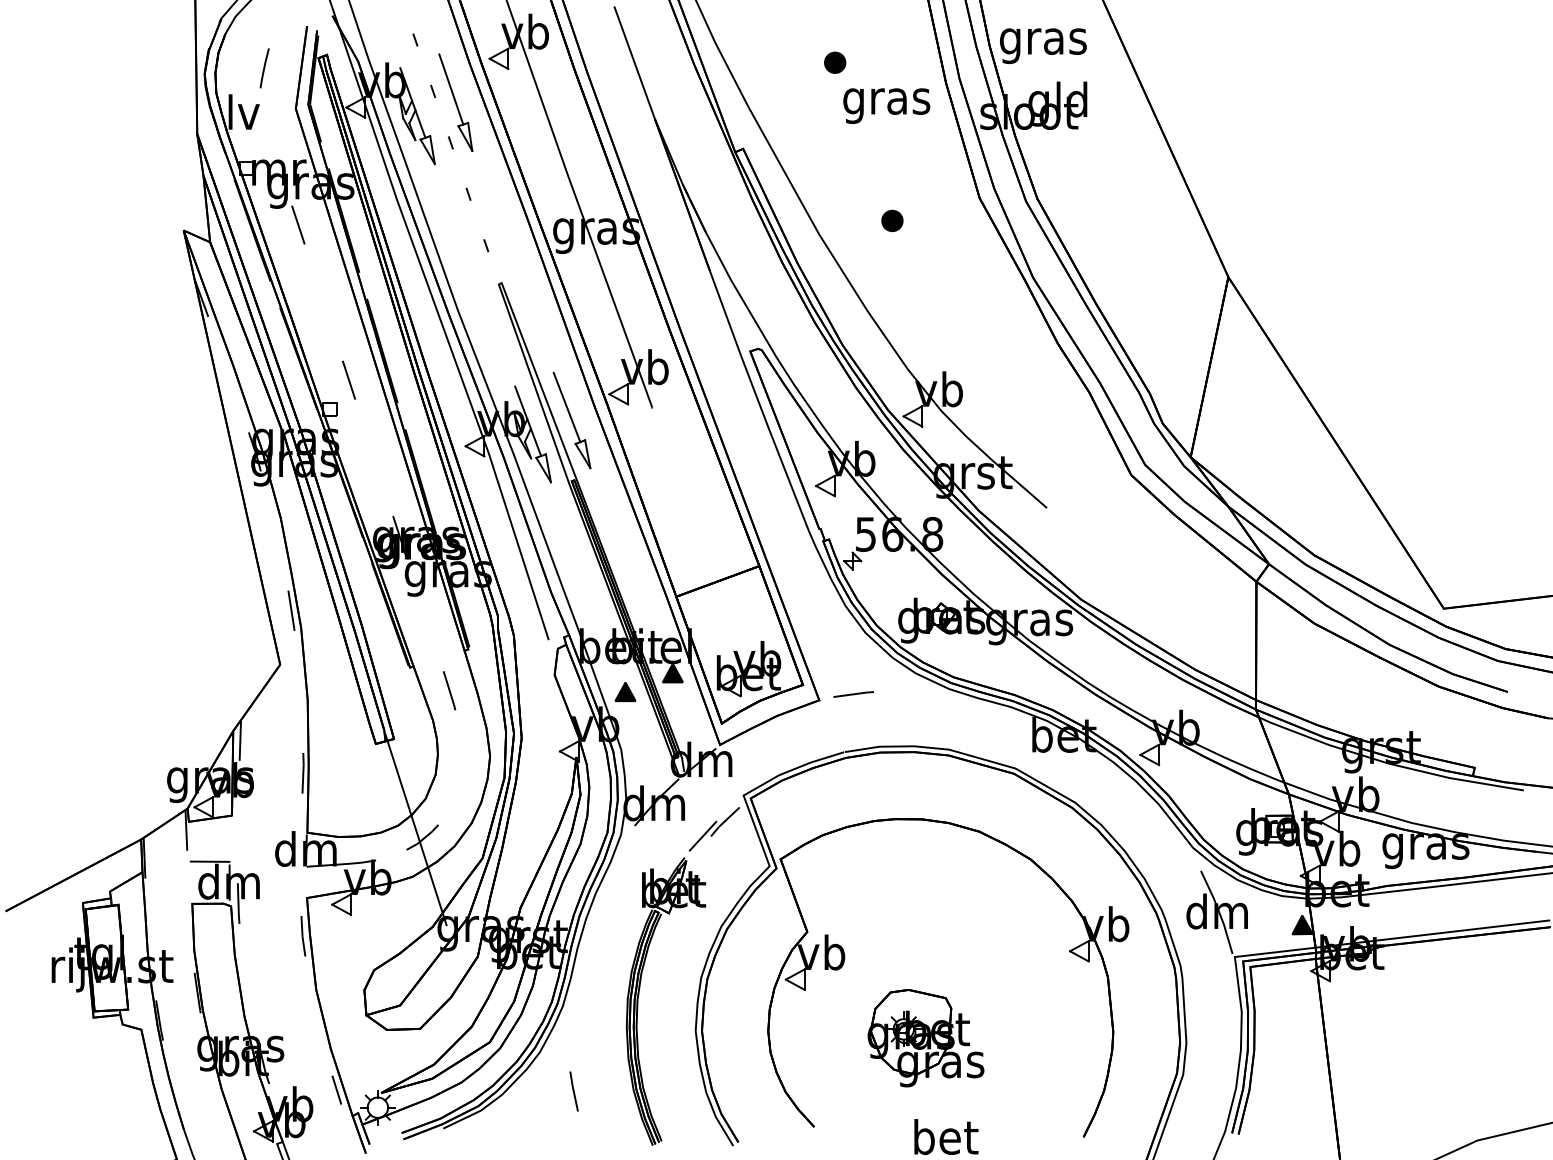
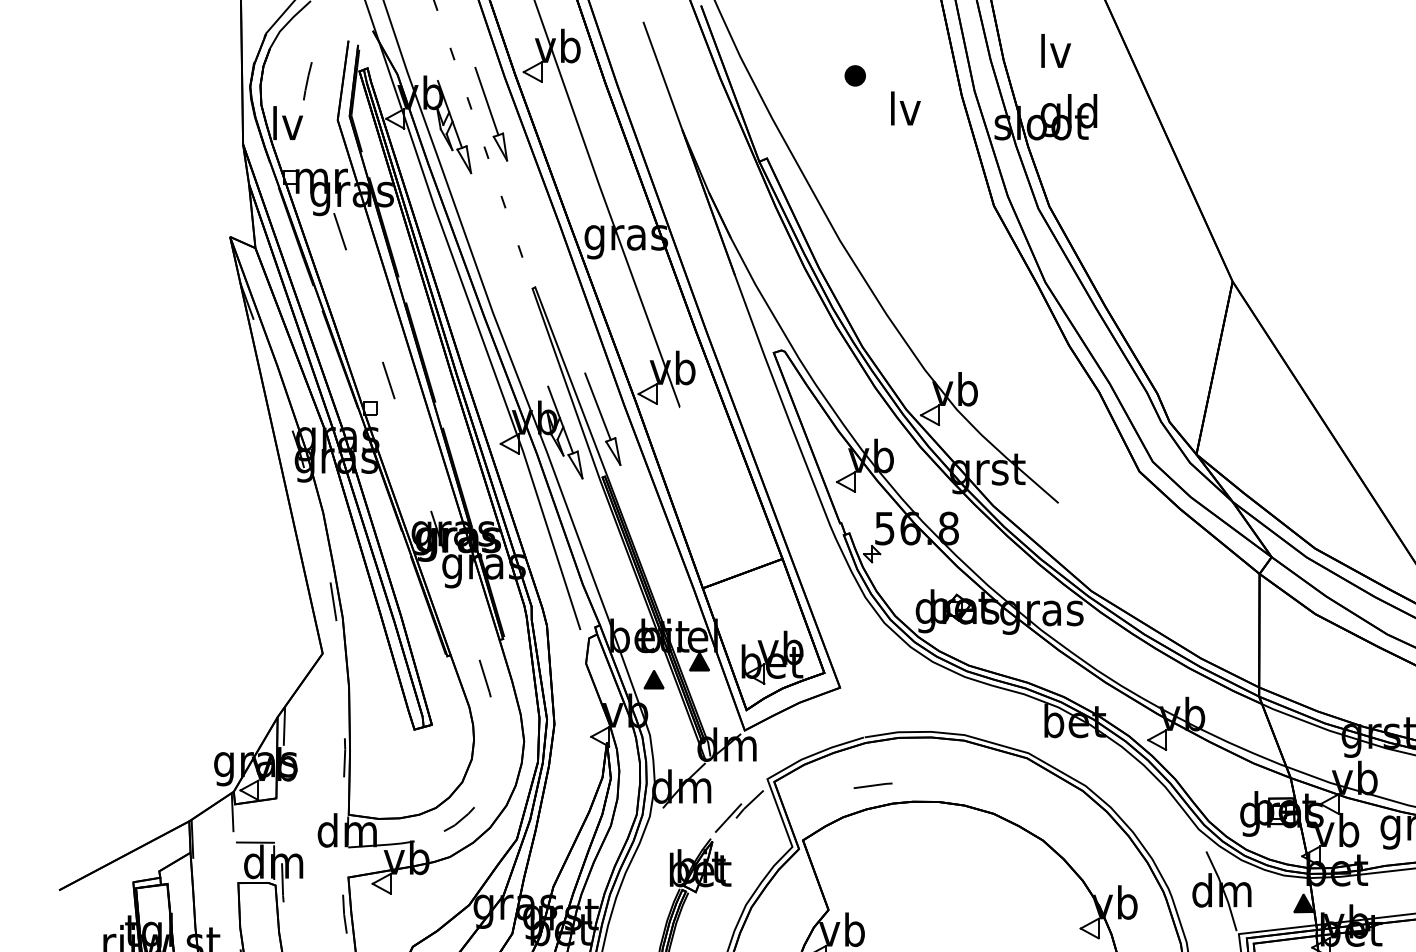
text: (1042, 41) -> (1054, 55), gras -> lv
text: (886, 101) -> (904, 113), gras -> lv
part: (892, 220) -> (910, 227), removed
line: (853, 694) -> (872, 785), moved
line: (415, 829) -> (452, 811), removed

